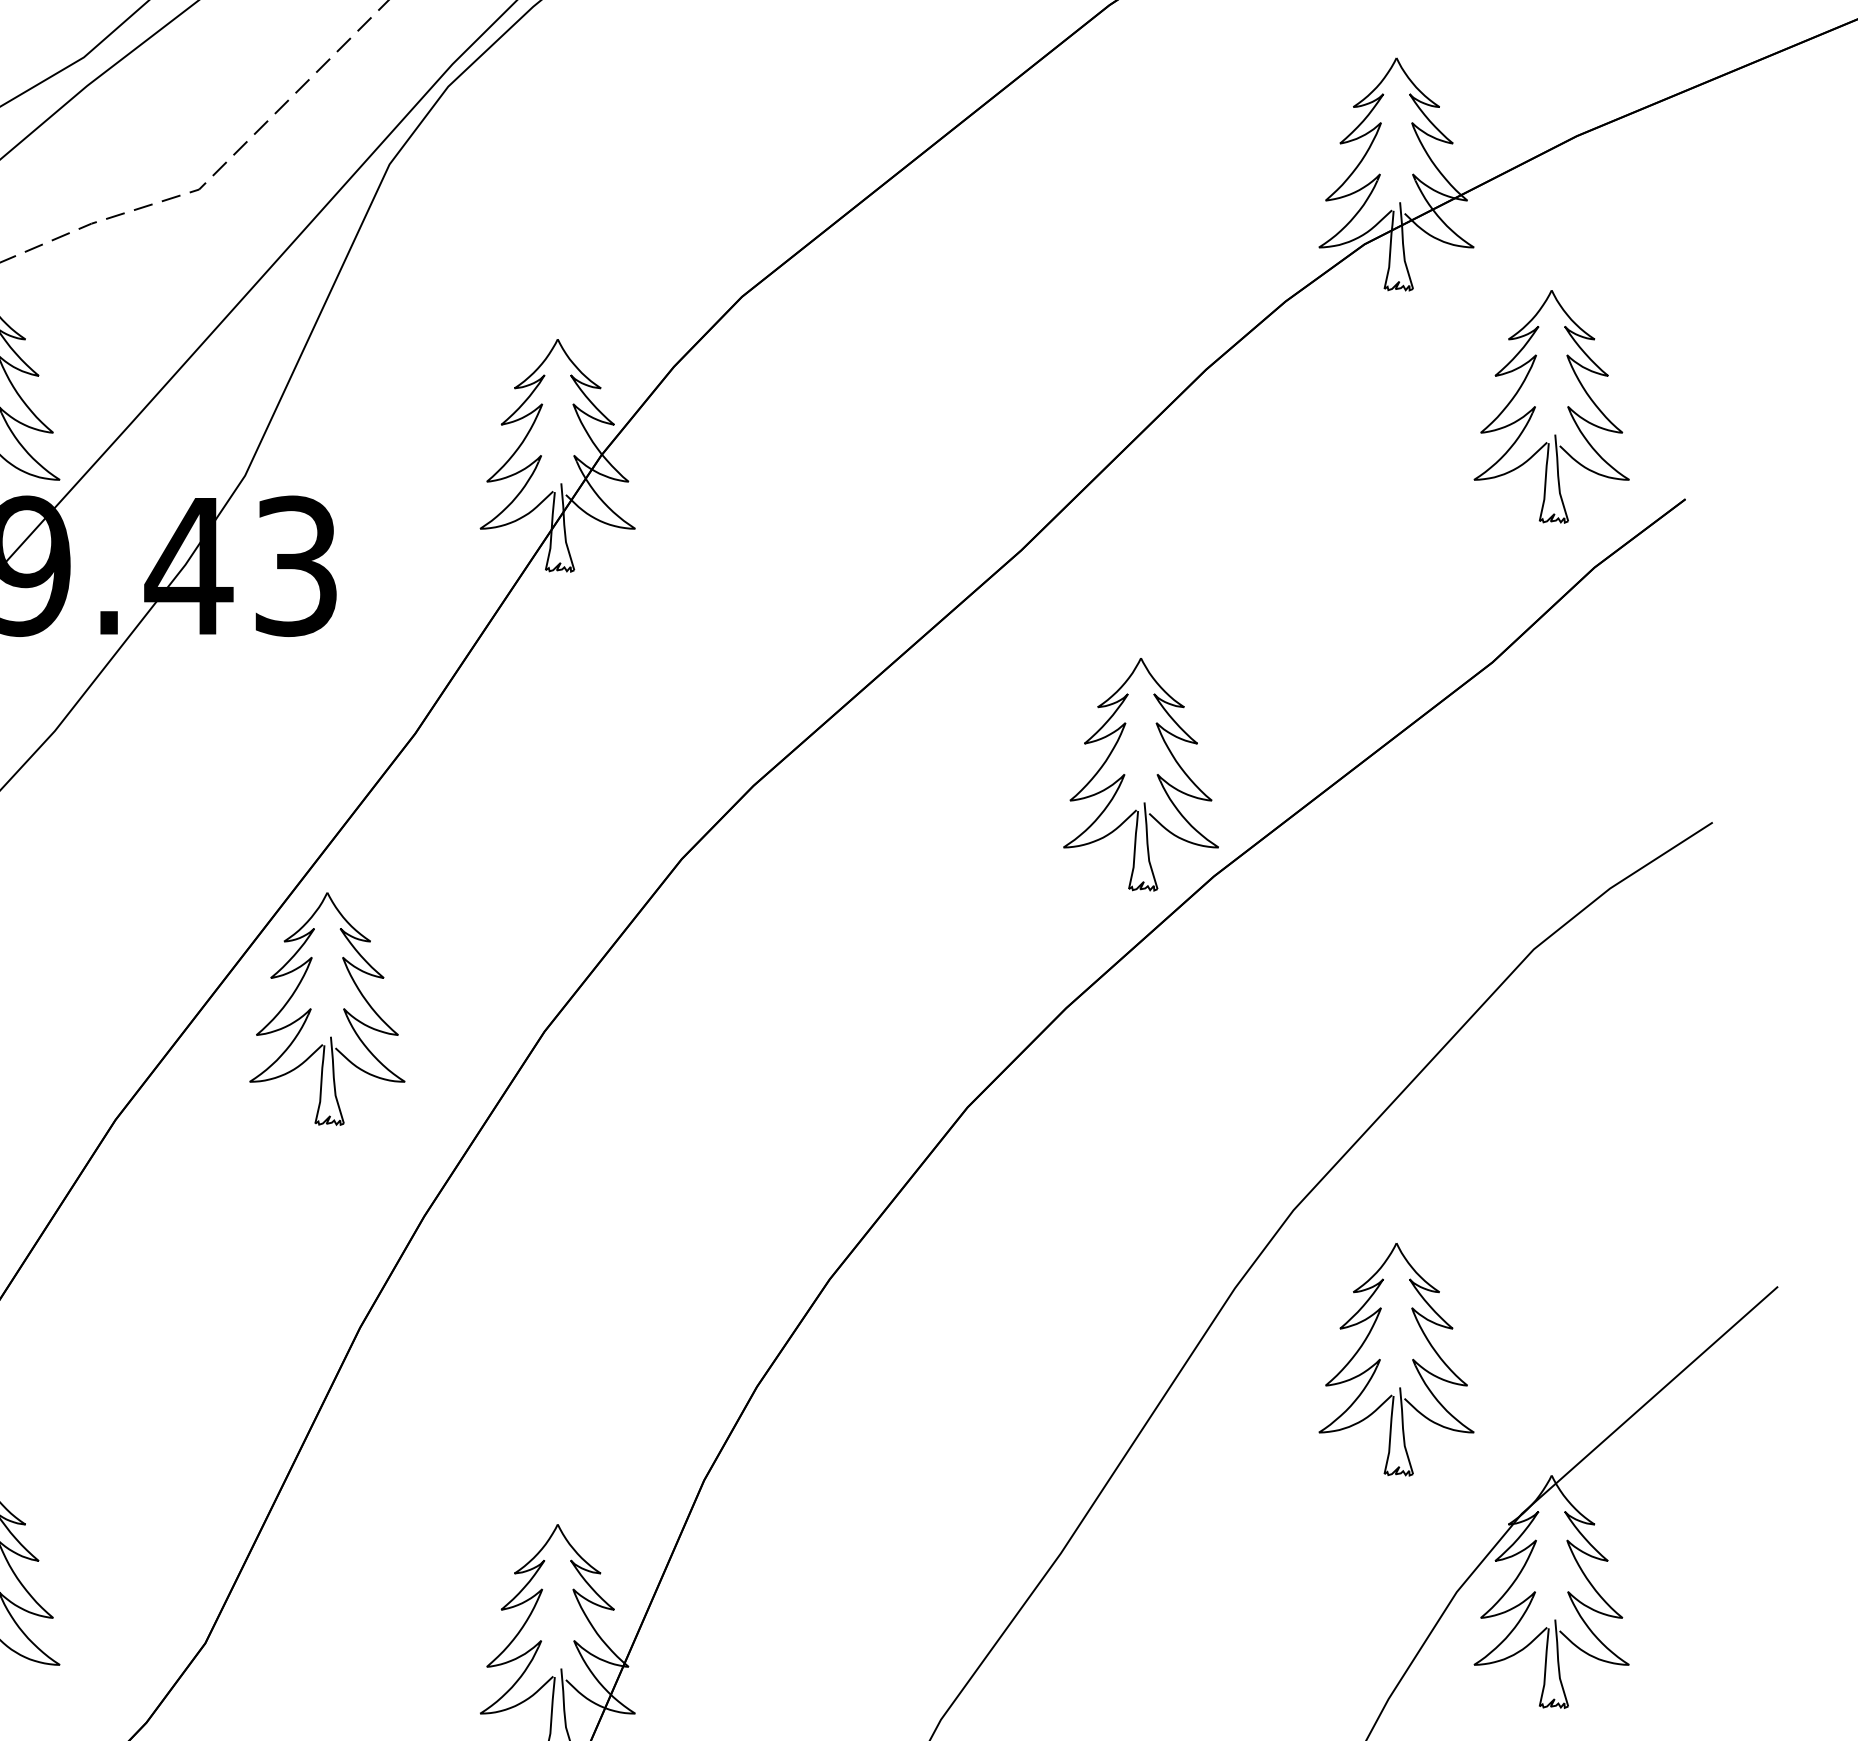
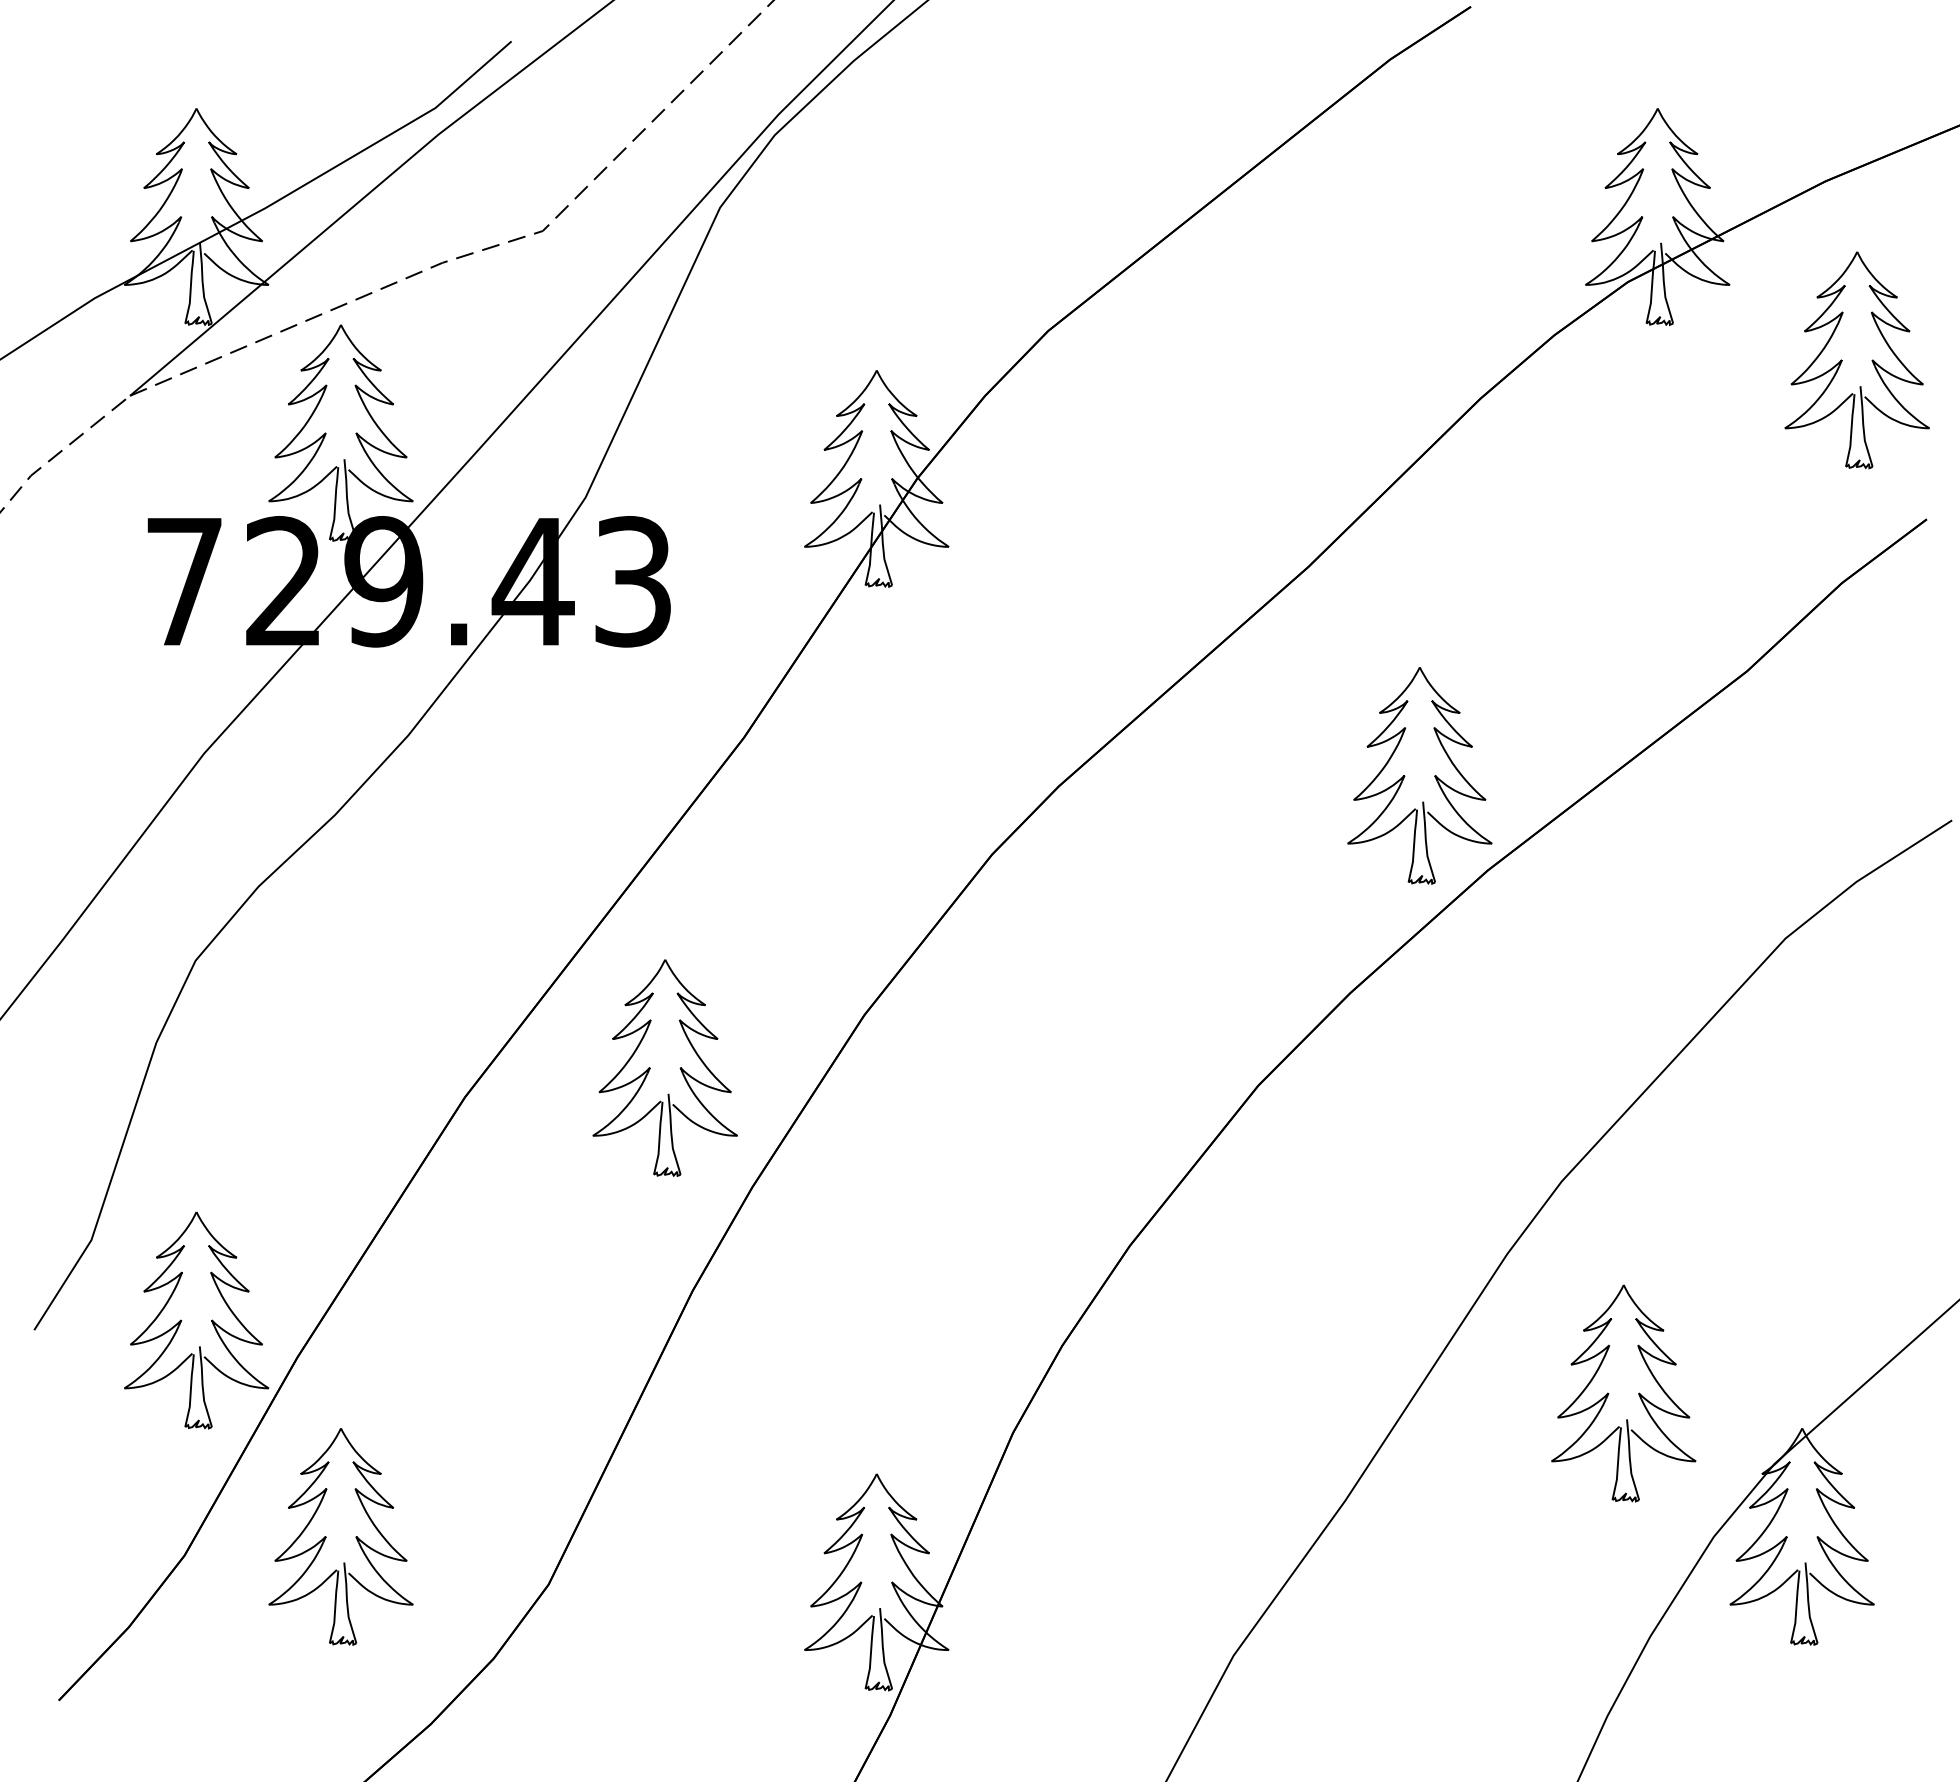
part: (1535, 407) -> (1842, 360), moved
part: (311, 1008) -> (650, 1067), moved
part: (1381, 1359) -> (1609, 1393), moved

